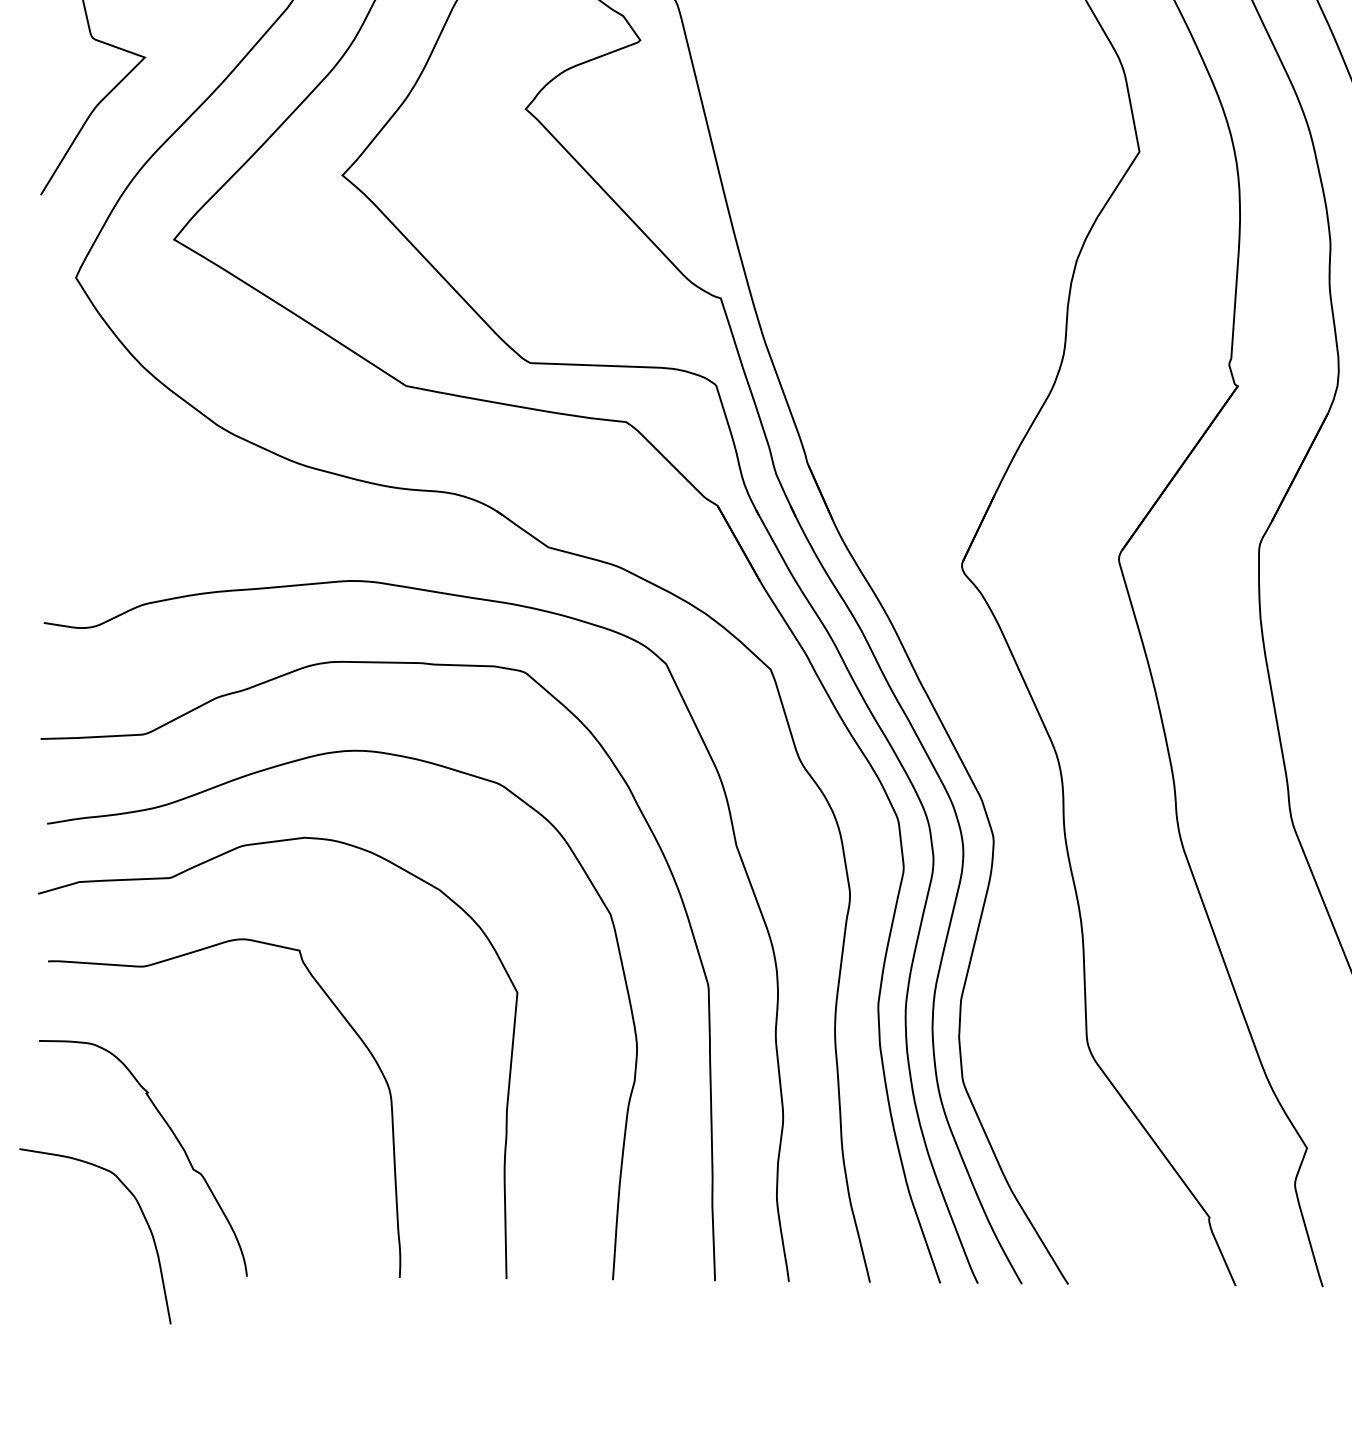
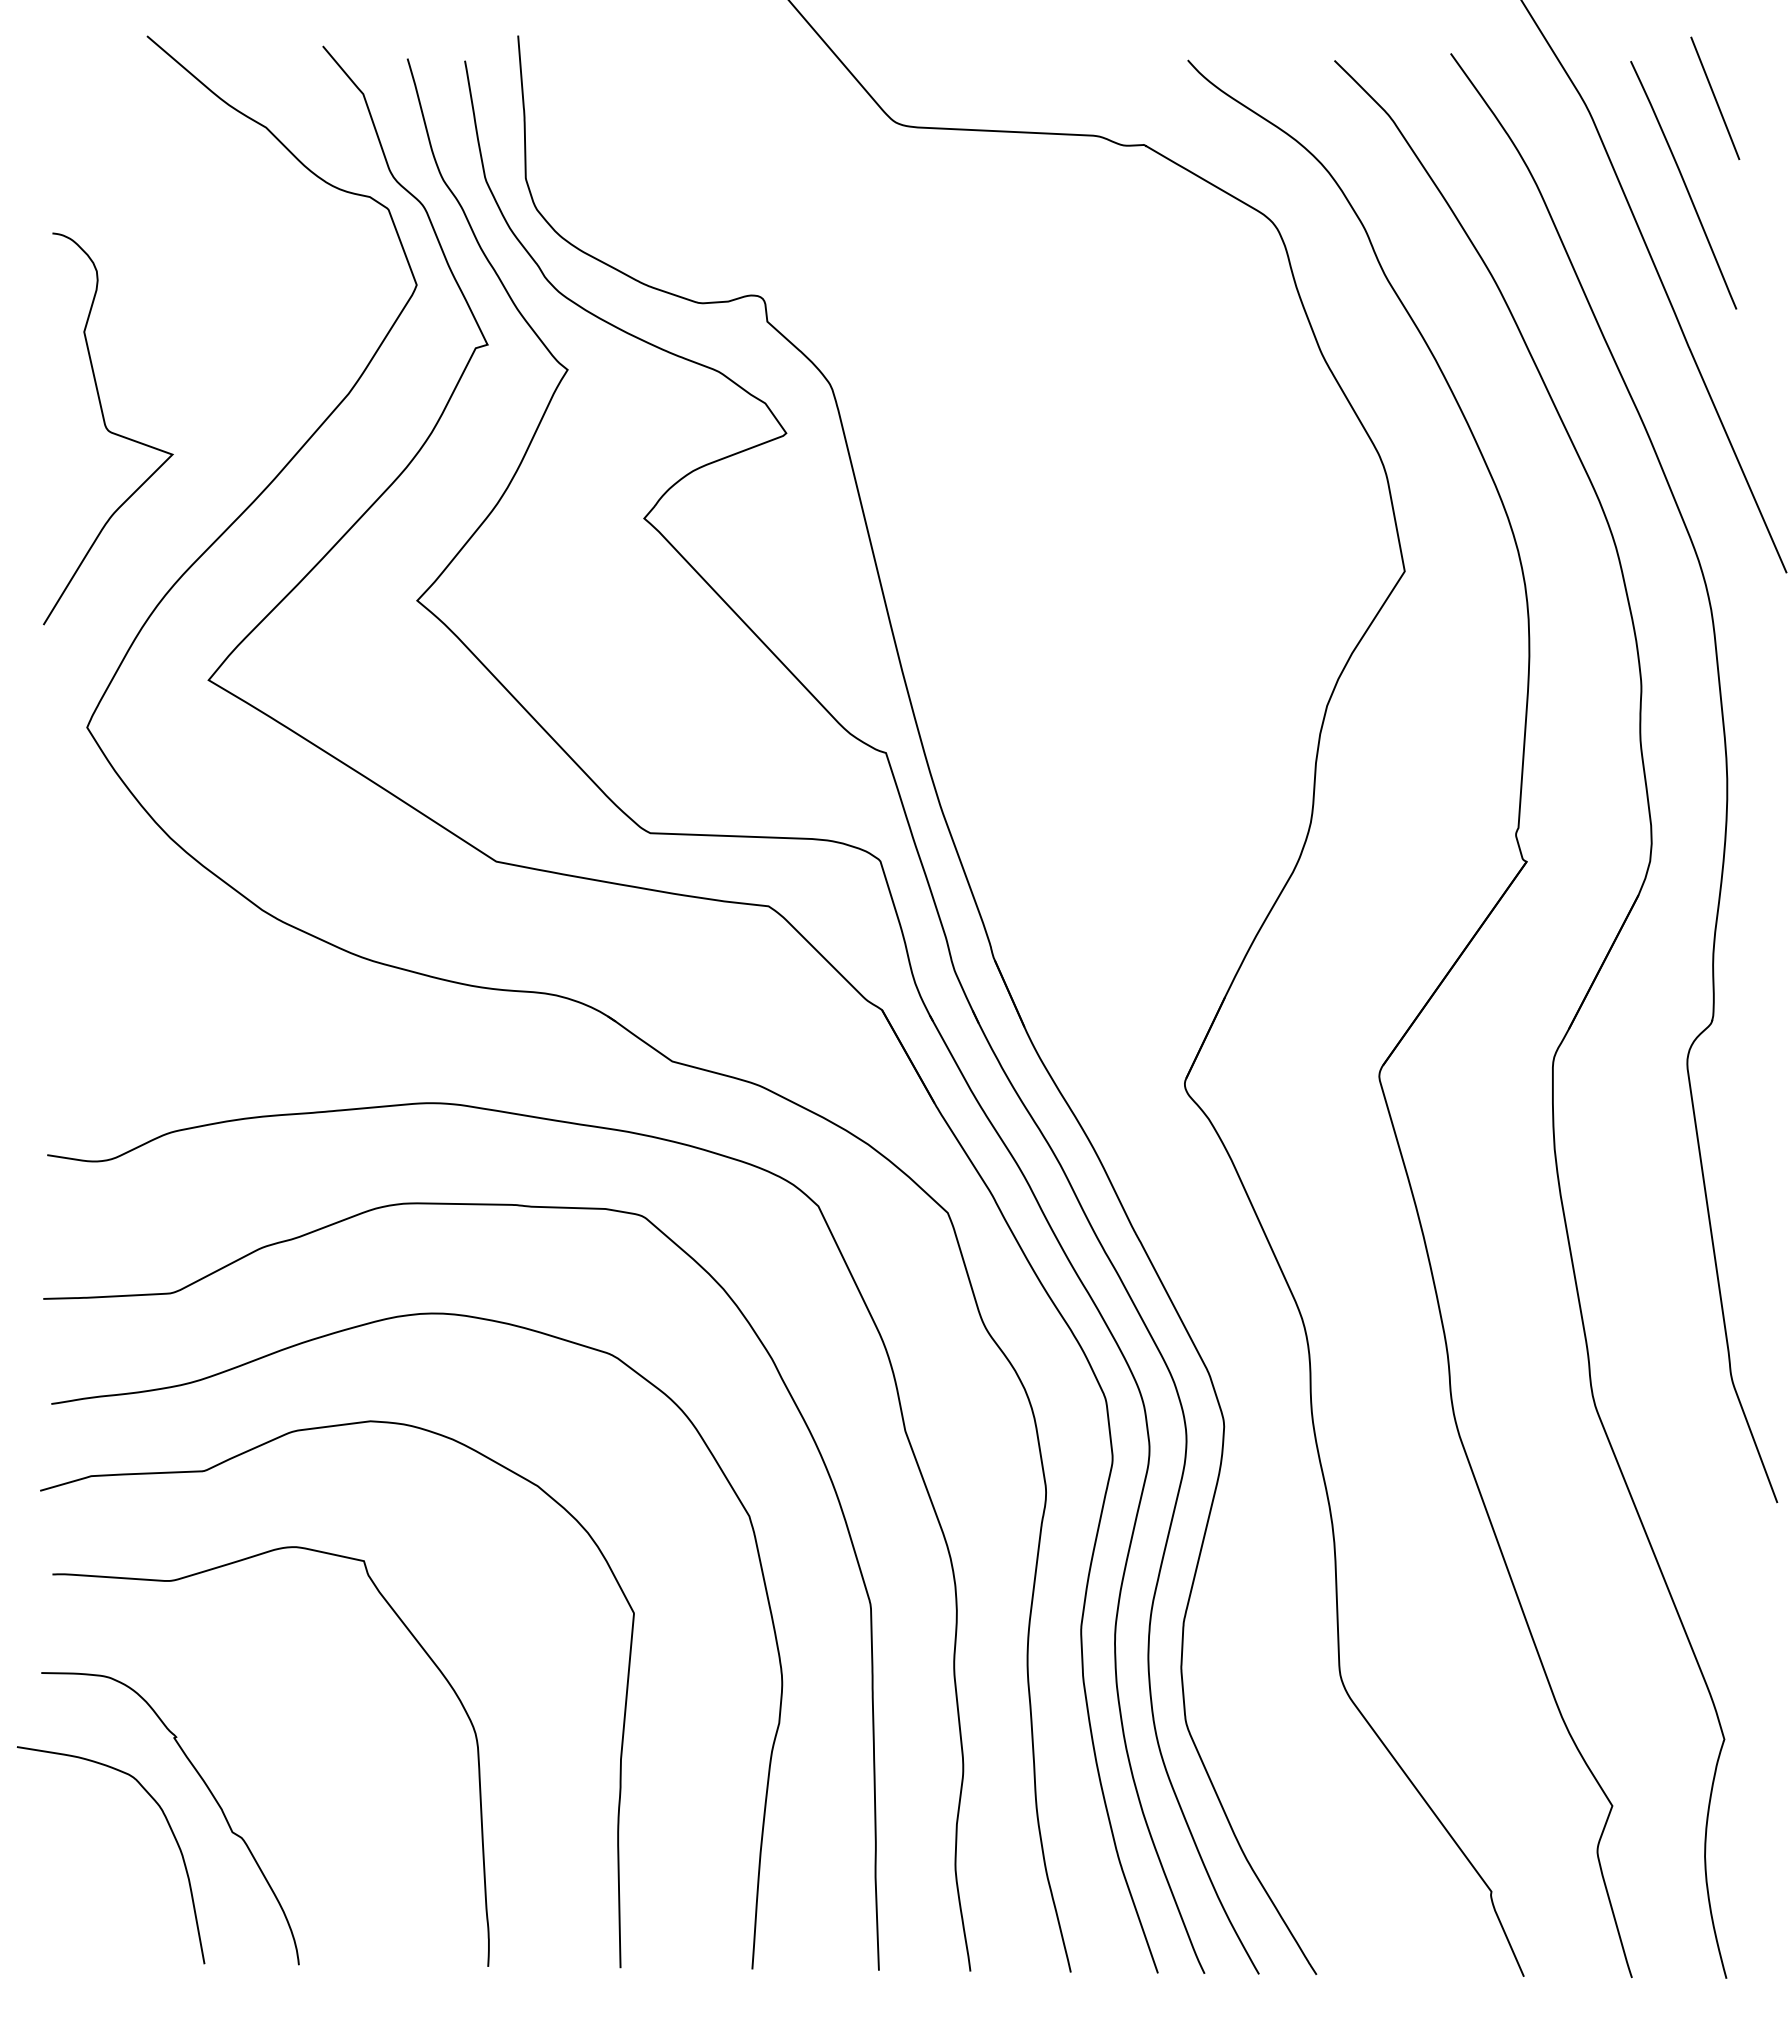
curve: (143, 1216) -> (170, 1830), moved

